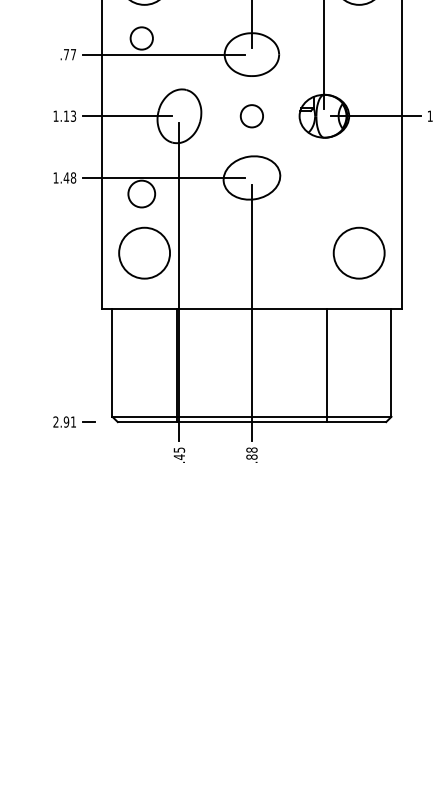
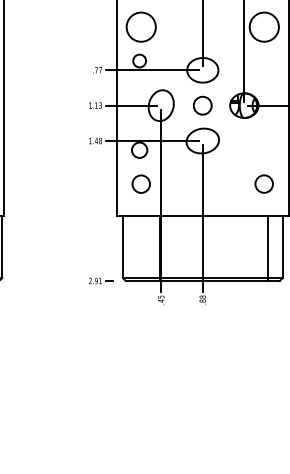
circle: (251, 116) -> (202, 105), size x1.4
circle: (143, 252) -> (140, 183), size x0.6
circle: (357, 252) -> (263, 183), size x0.6
line: (326, 365) -> (267, 248), moved

